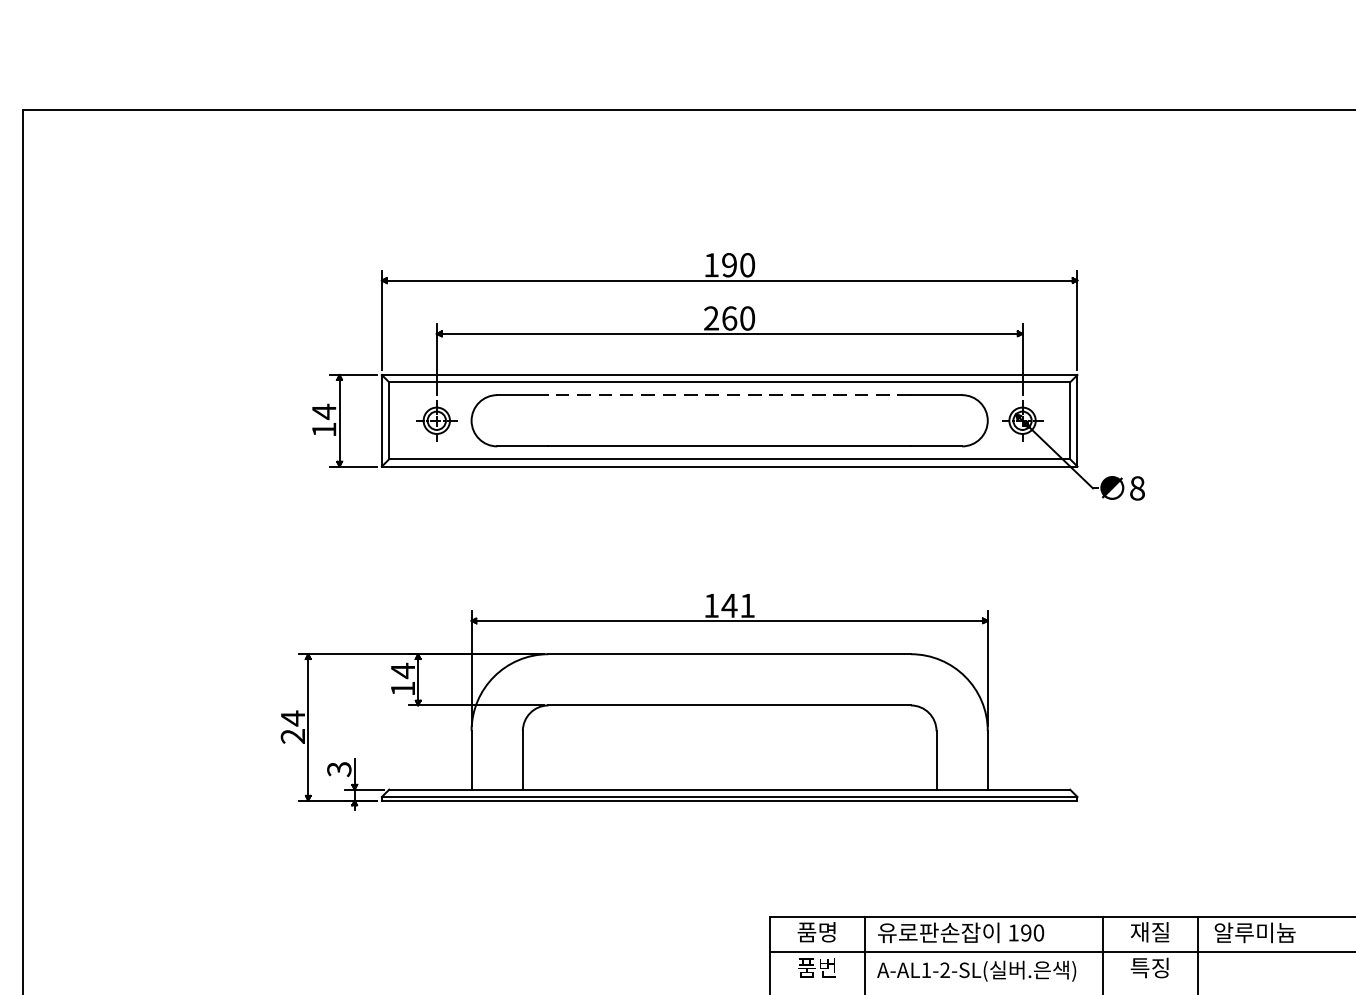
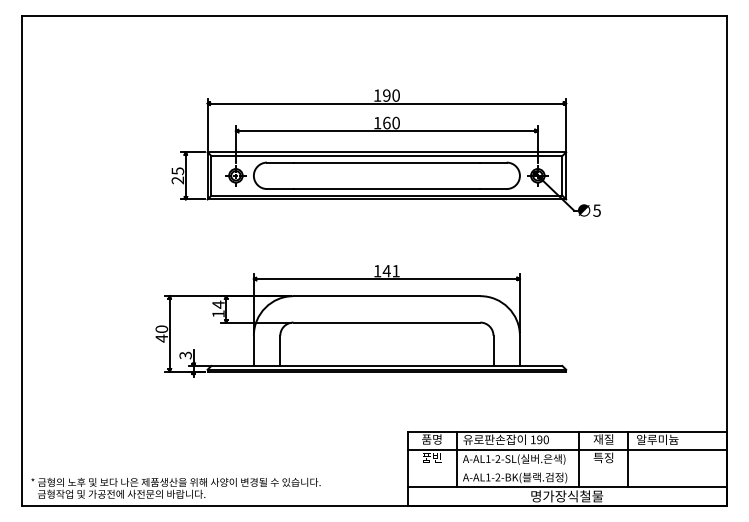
text: (711, 317) -> (377, 122), 260 -> 160
line: (728, 394) -> (386, 162), dashed -> solid
text: (323, 420) -> (177, 175), 14 -> 25
text: (1136, 488) -> (596, 210), 8 -> 5
text: (292, 726) -> (161, 333), 24 -> 40

